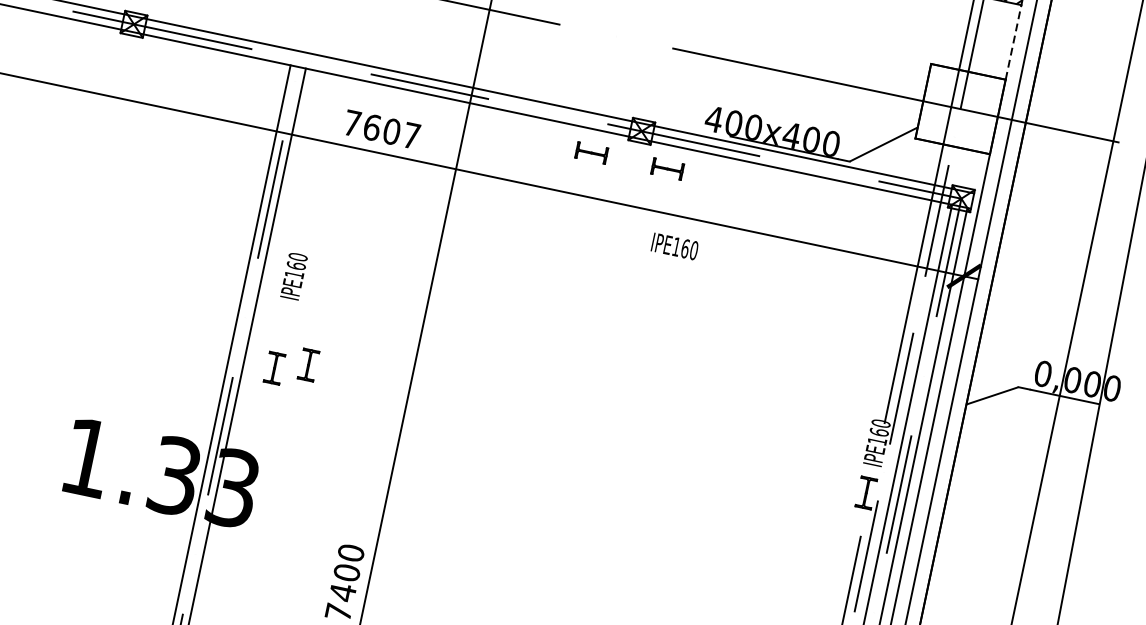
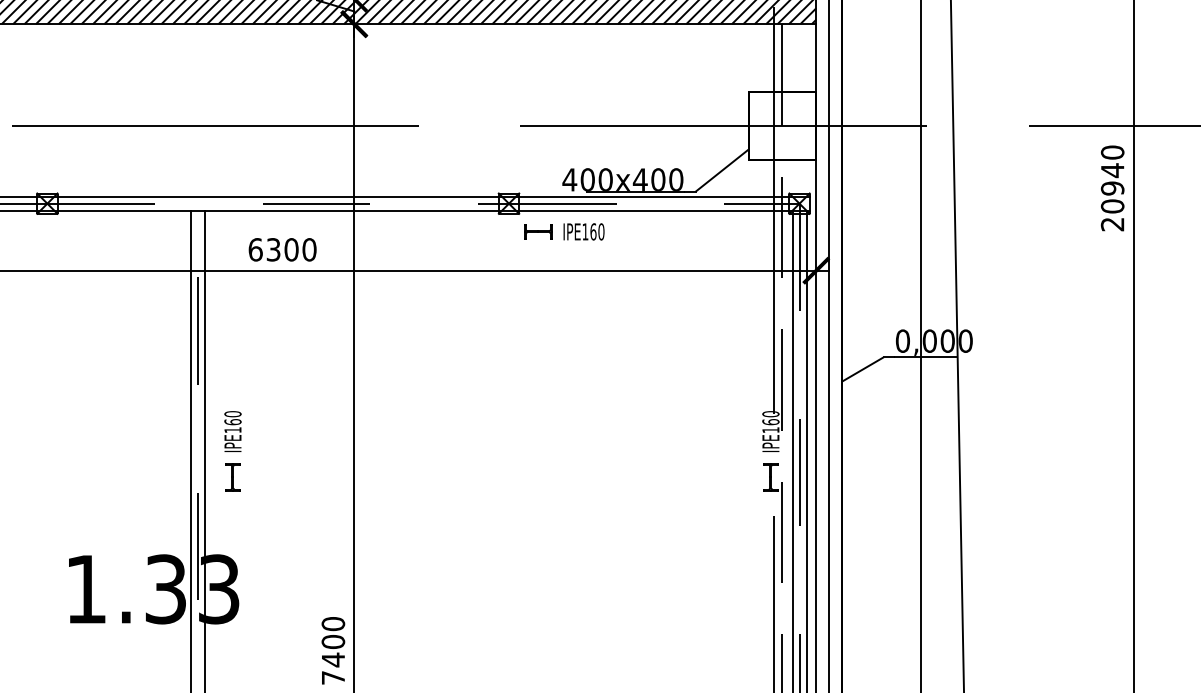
line: (1013, 42) -> (816, 58), dashed -> solid
text: (382, 129) -> (282, 249), 7607 -> 6300
part: (591, 152) -> (469, 231), removed
text: (674, 246) -> (583, 231), moved
text: (293, 276) -> (232, 431), moved
part: (308, 365) -> (261, 468), removed

